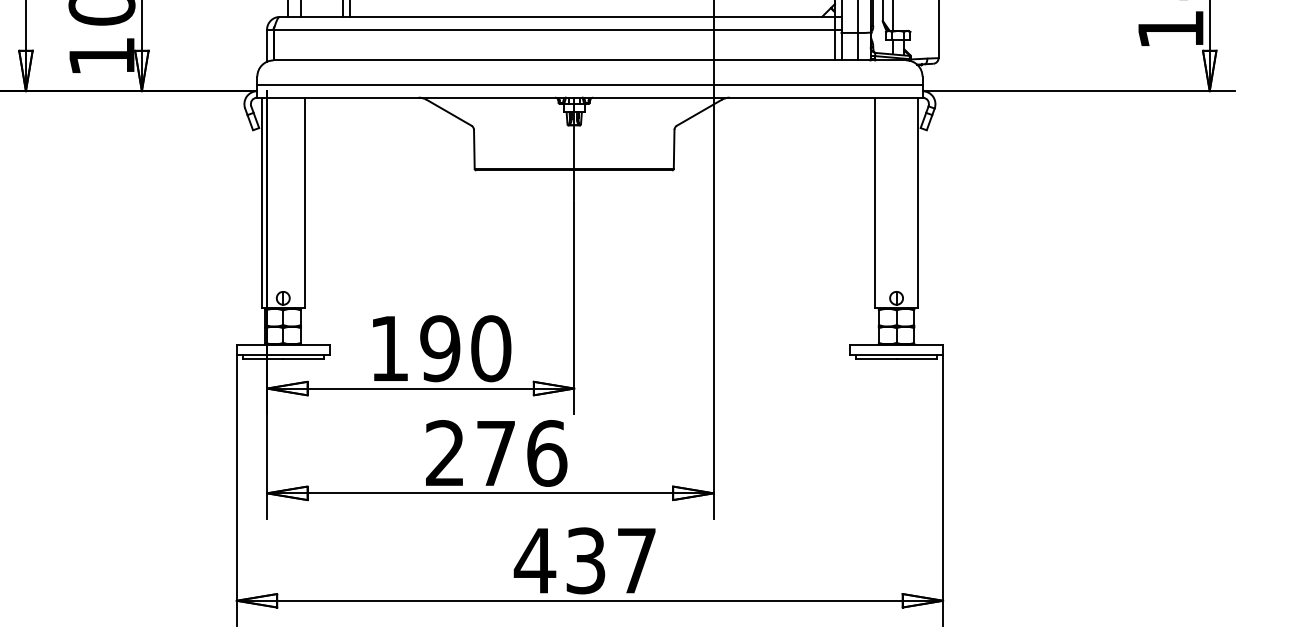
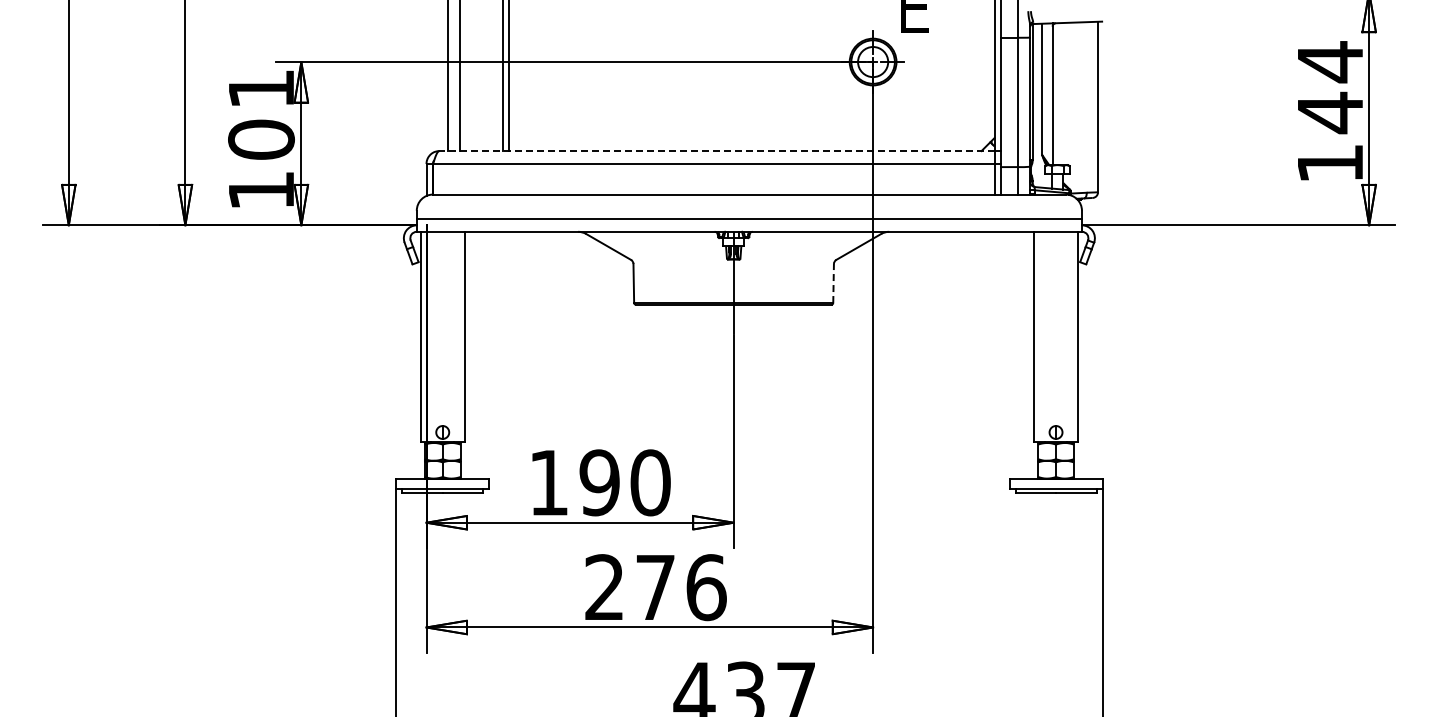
line: (557, 17) -> (716, 151), solid -> dashed
line: (674, 149) -> (833, 283), solid -> dashed

